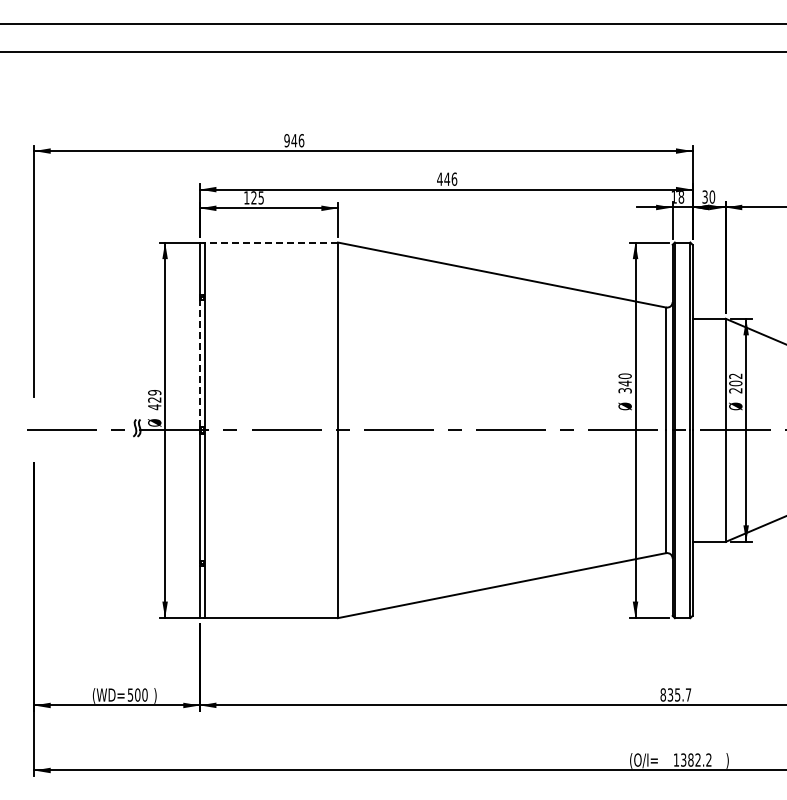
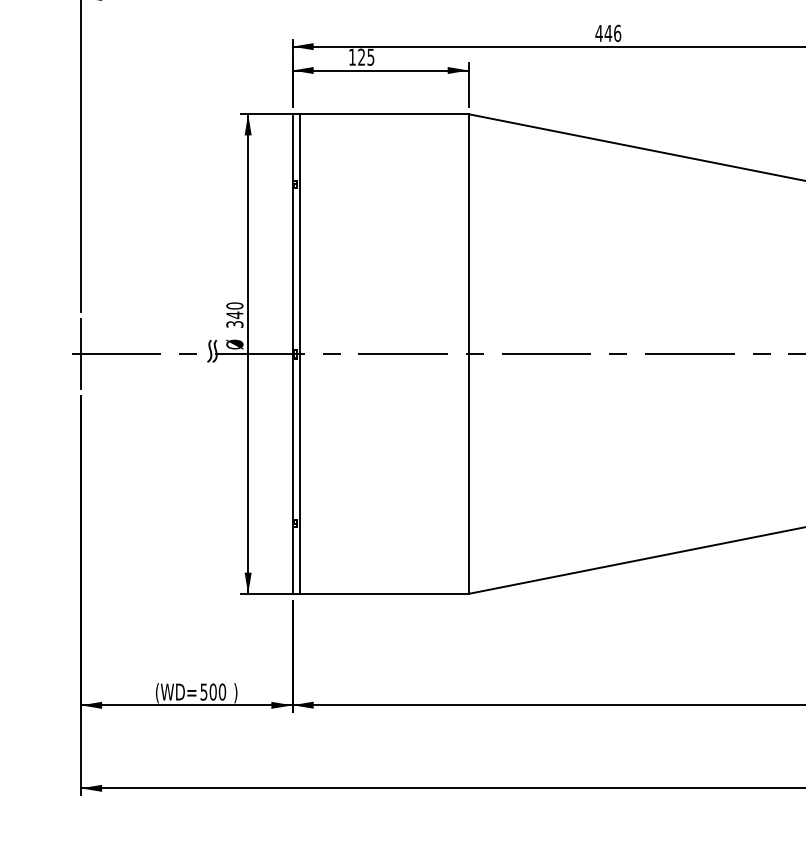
line: (271, 242) -> (383, 114), dashed -> solid
line: (199, 362) -> (292, 267), dashed -> solid
text: (154, 400) -> (234, 315), 429 -> 340
line: (34, 429) -> (81, 352), added

